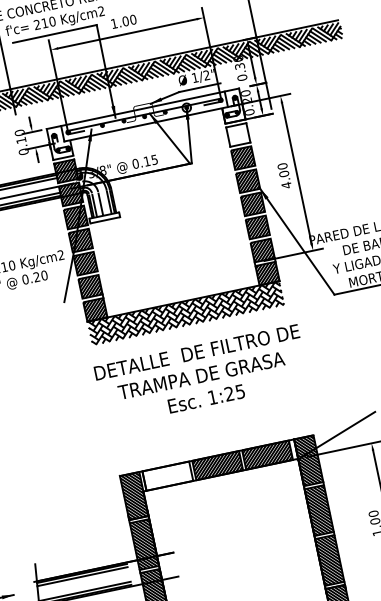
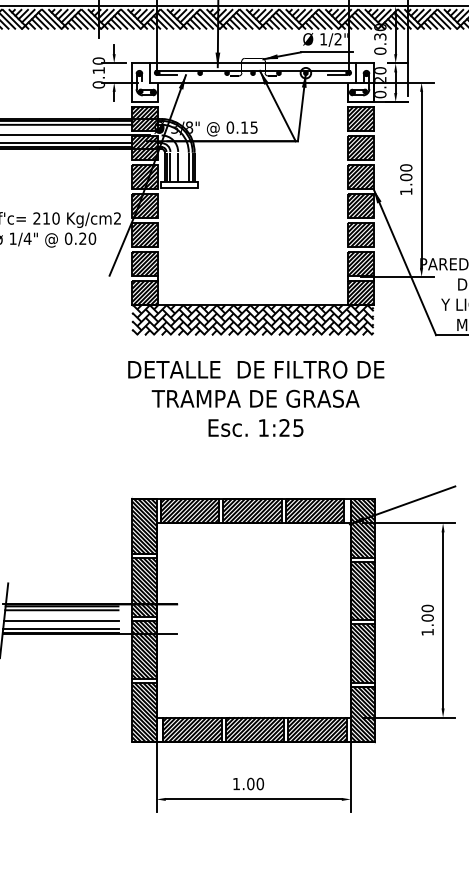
hatch: (237, 134) -> (360, 118), added
text: (286, 185) -> (406, 191), 4.00 -> 1.00
hatch: (167, 475) -> (189, 510), added
line: (83, 584) -> (61, 620), added

